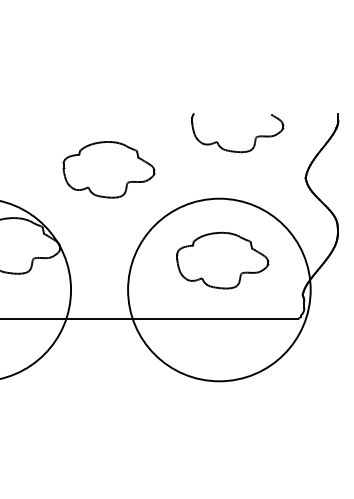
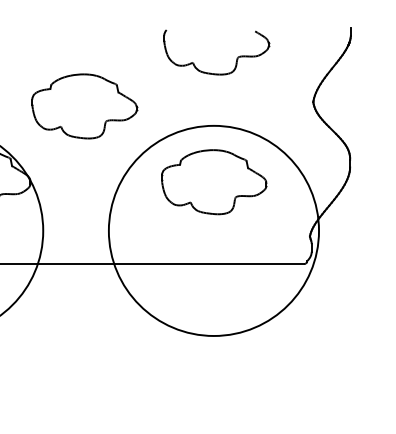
part: (235, 150) -> (214, 72), moved
part: (108, 169) -> (84, 106), moved
part: (222, 260) -> (214, 181), moved

